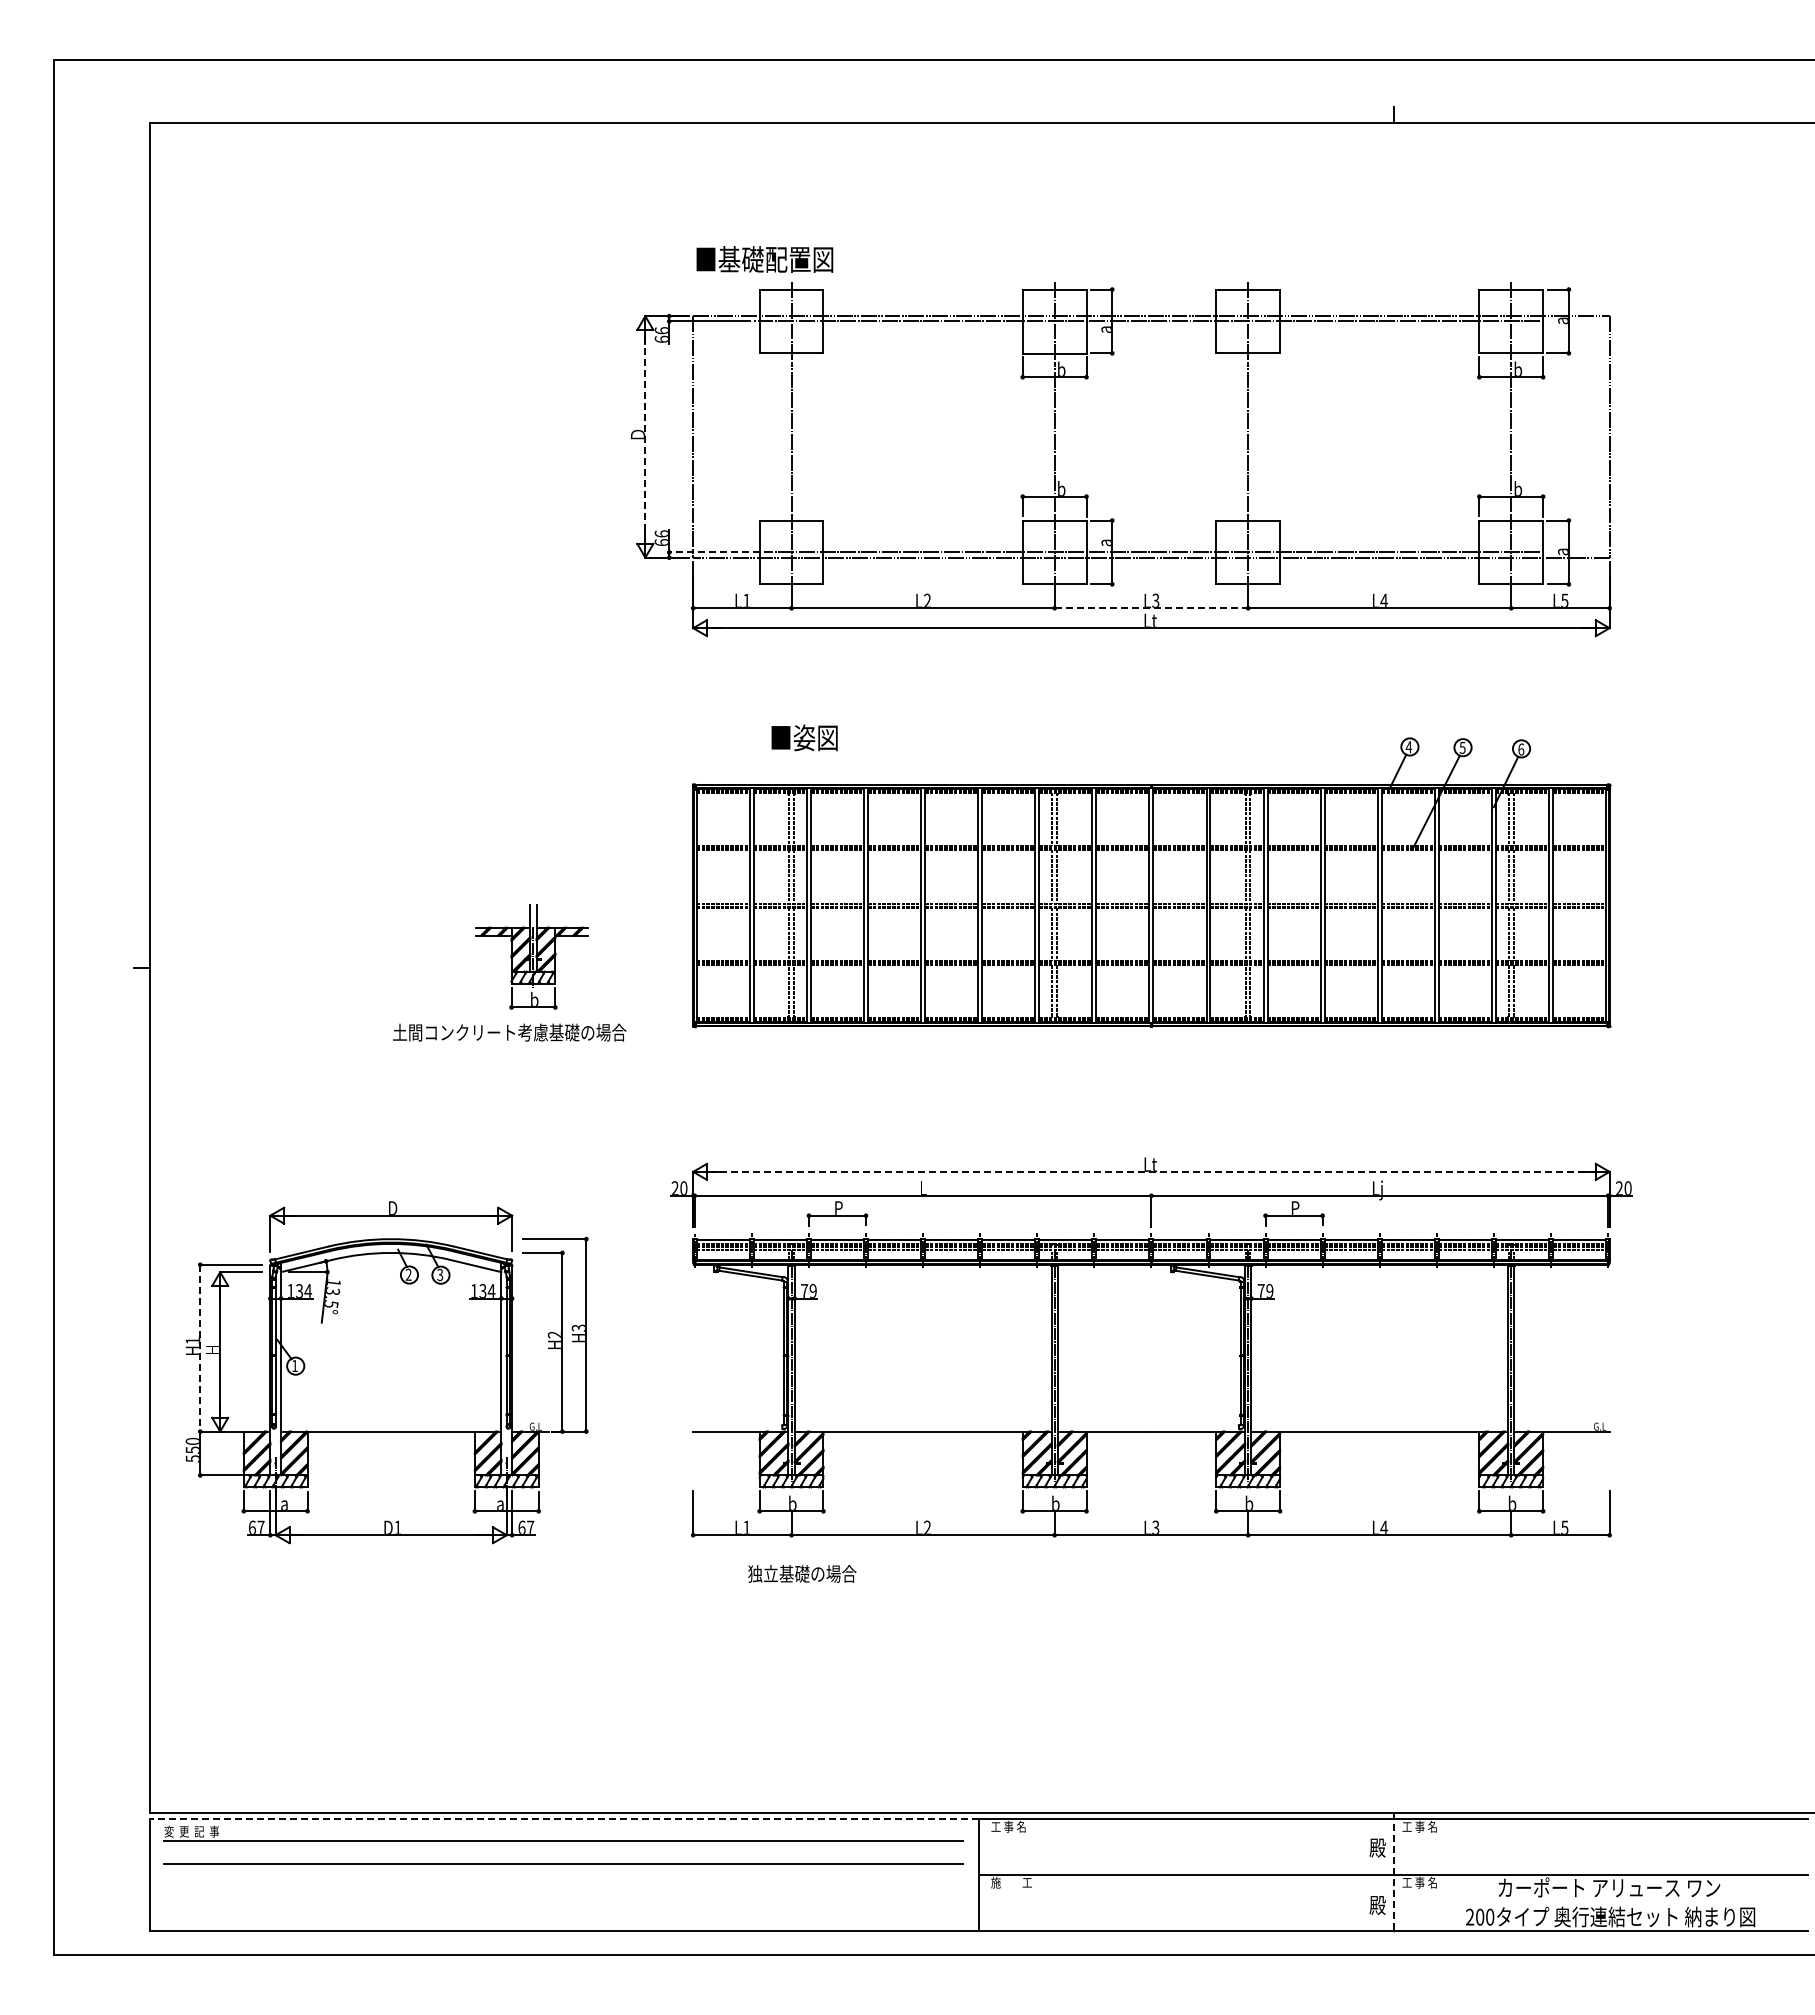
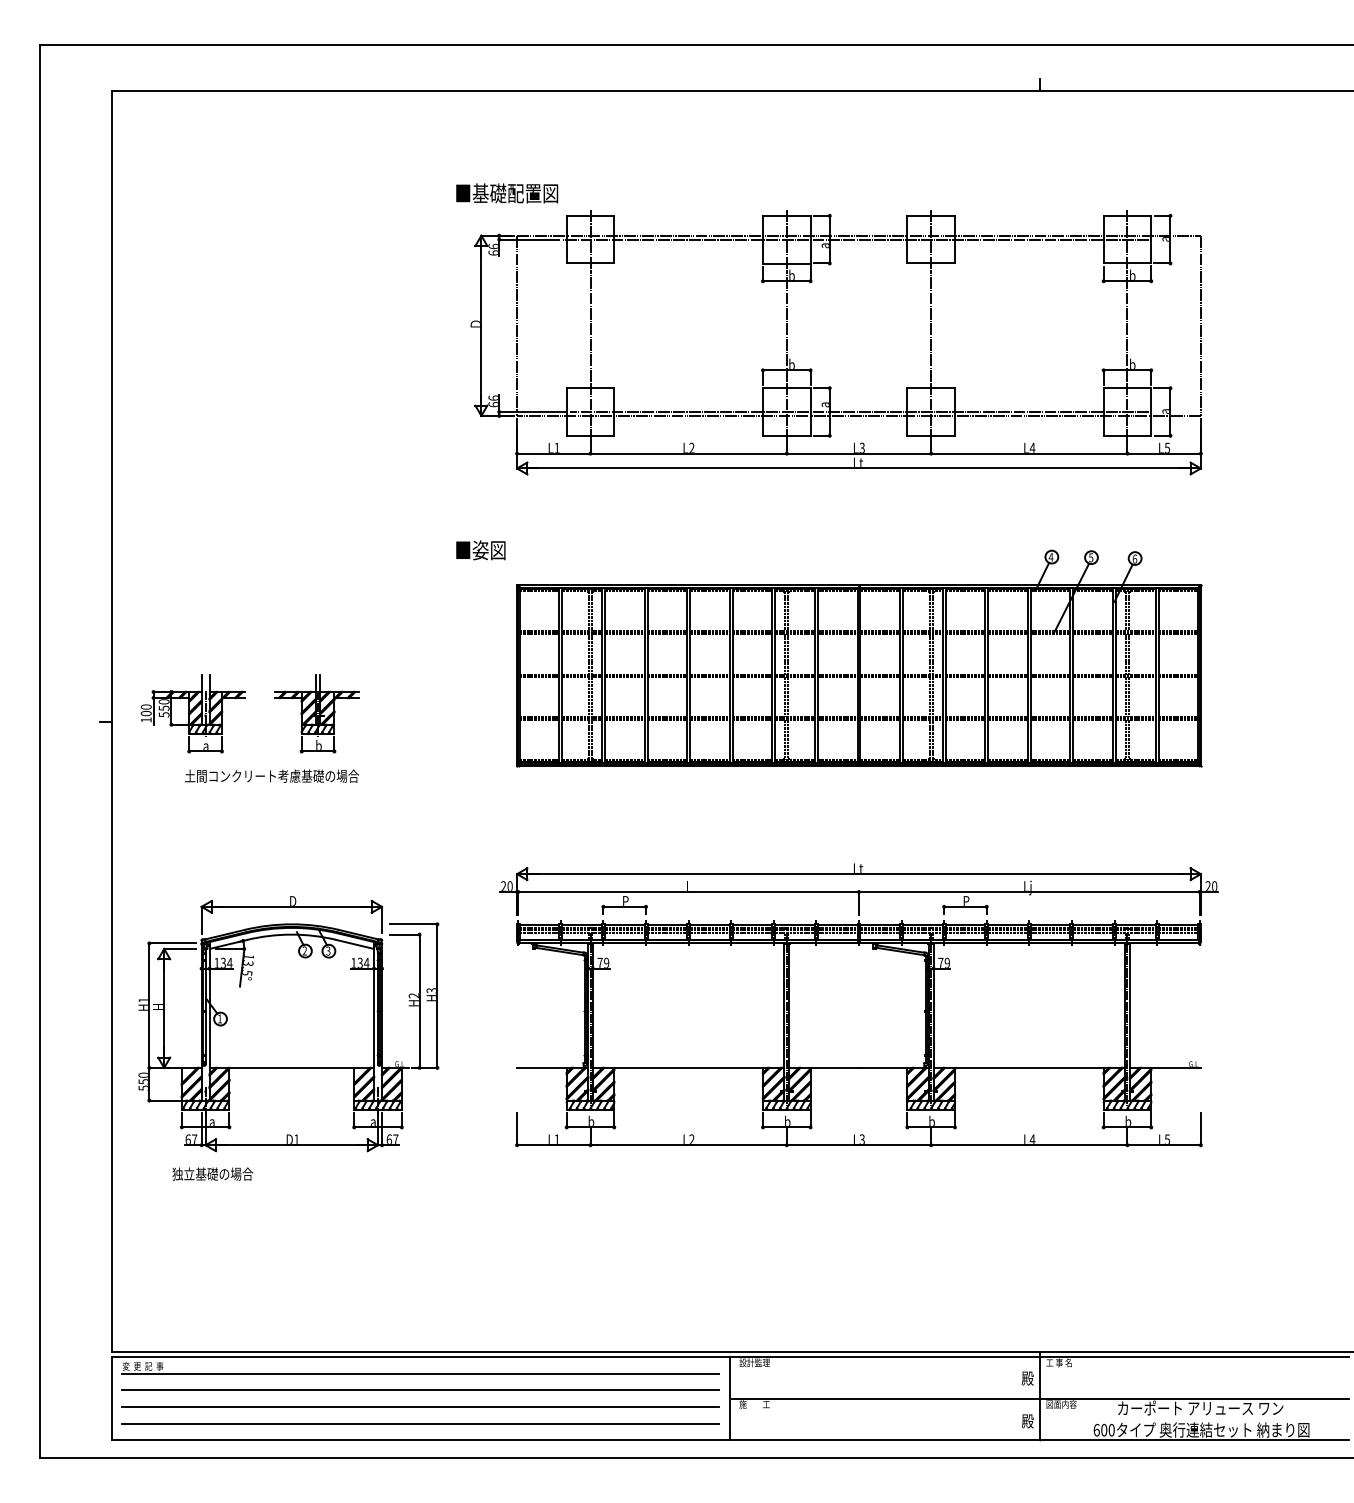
text: (764, 259) -> (506, 193), moved
line: (645, 436) -> (481, 325), dashed -> solid
line: (713, 552) -> (532, 412), dashed -> solid
line: (1151, 608) -> (859, 453), dashed -> solid
text: (804, 737) -> (480, 550), moved
part: (258, 956) -> (192, 713), added
part: (531, 956) -> (316, 713), moved
text: (509, 1032) -> (271, 776), moved
line: (1151, 1171) -> (859, 873), dashed -> solid
line: (200, 1348) -> (149, 1005), dashed -> solid
text: (802, 1573) -> (212, 1173), moved
line: (564, 1819) -> (421, 1357), dashed -> solid
text: (1011, 1826) -> (754, 1362), 工 事 名 -> 設計監理
line: (1393, 1871) -> (1039, 1396), dashed -> solid
text: (1422, 1882) -> (1061, 1404), 工 事 名 -> 図面内容
line: (563, 1885) -> (420, 1406), added
line: (563, 1907) -> (420, 1422), added
text: (1470, 1916) -> (1097, 1429), 200 -> 600

